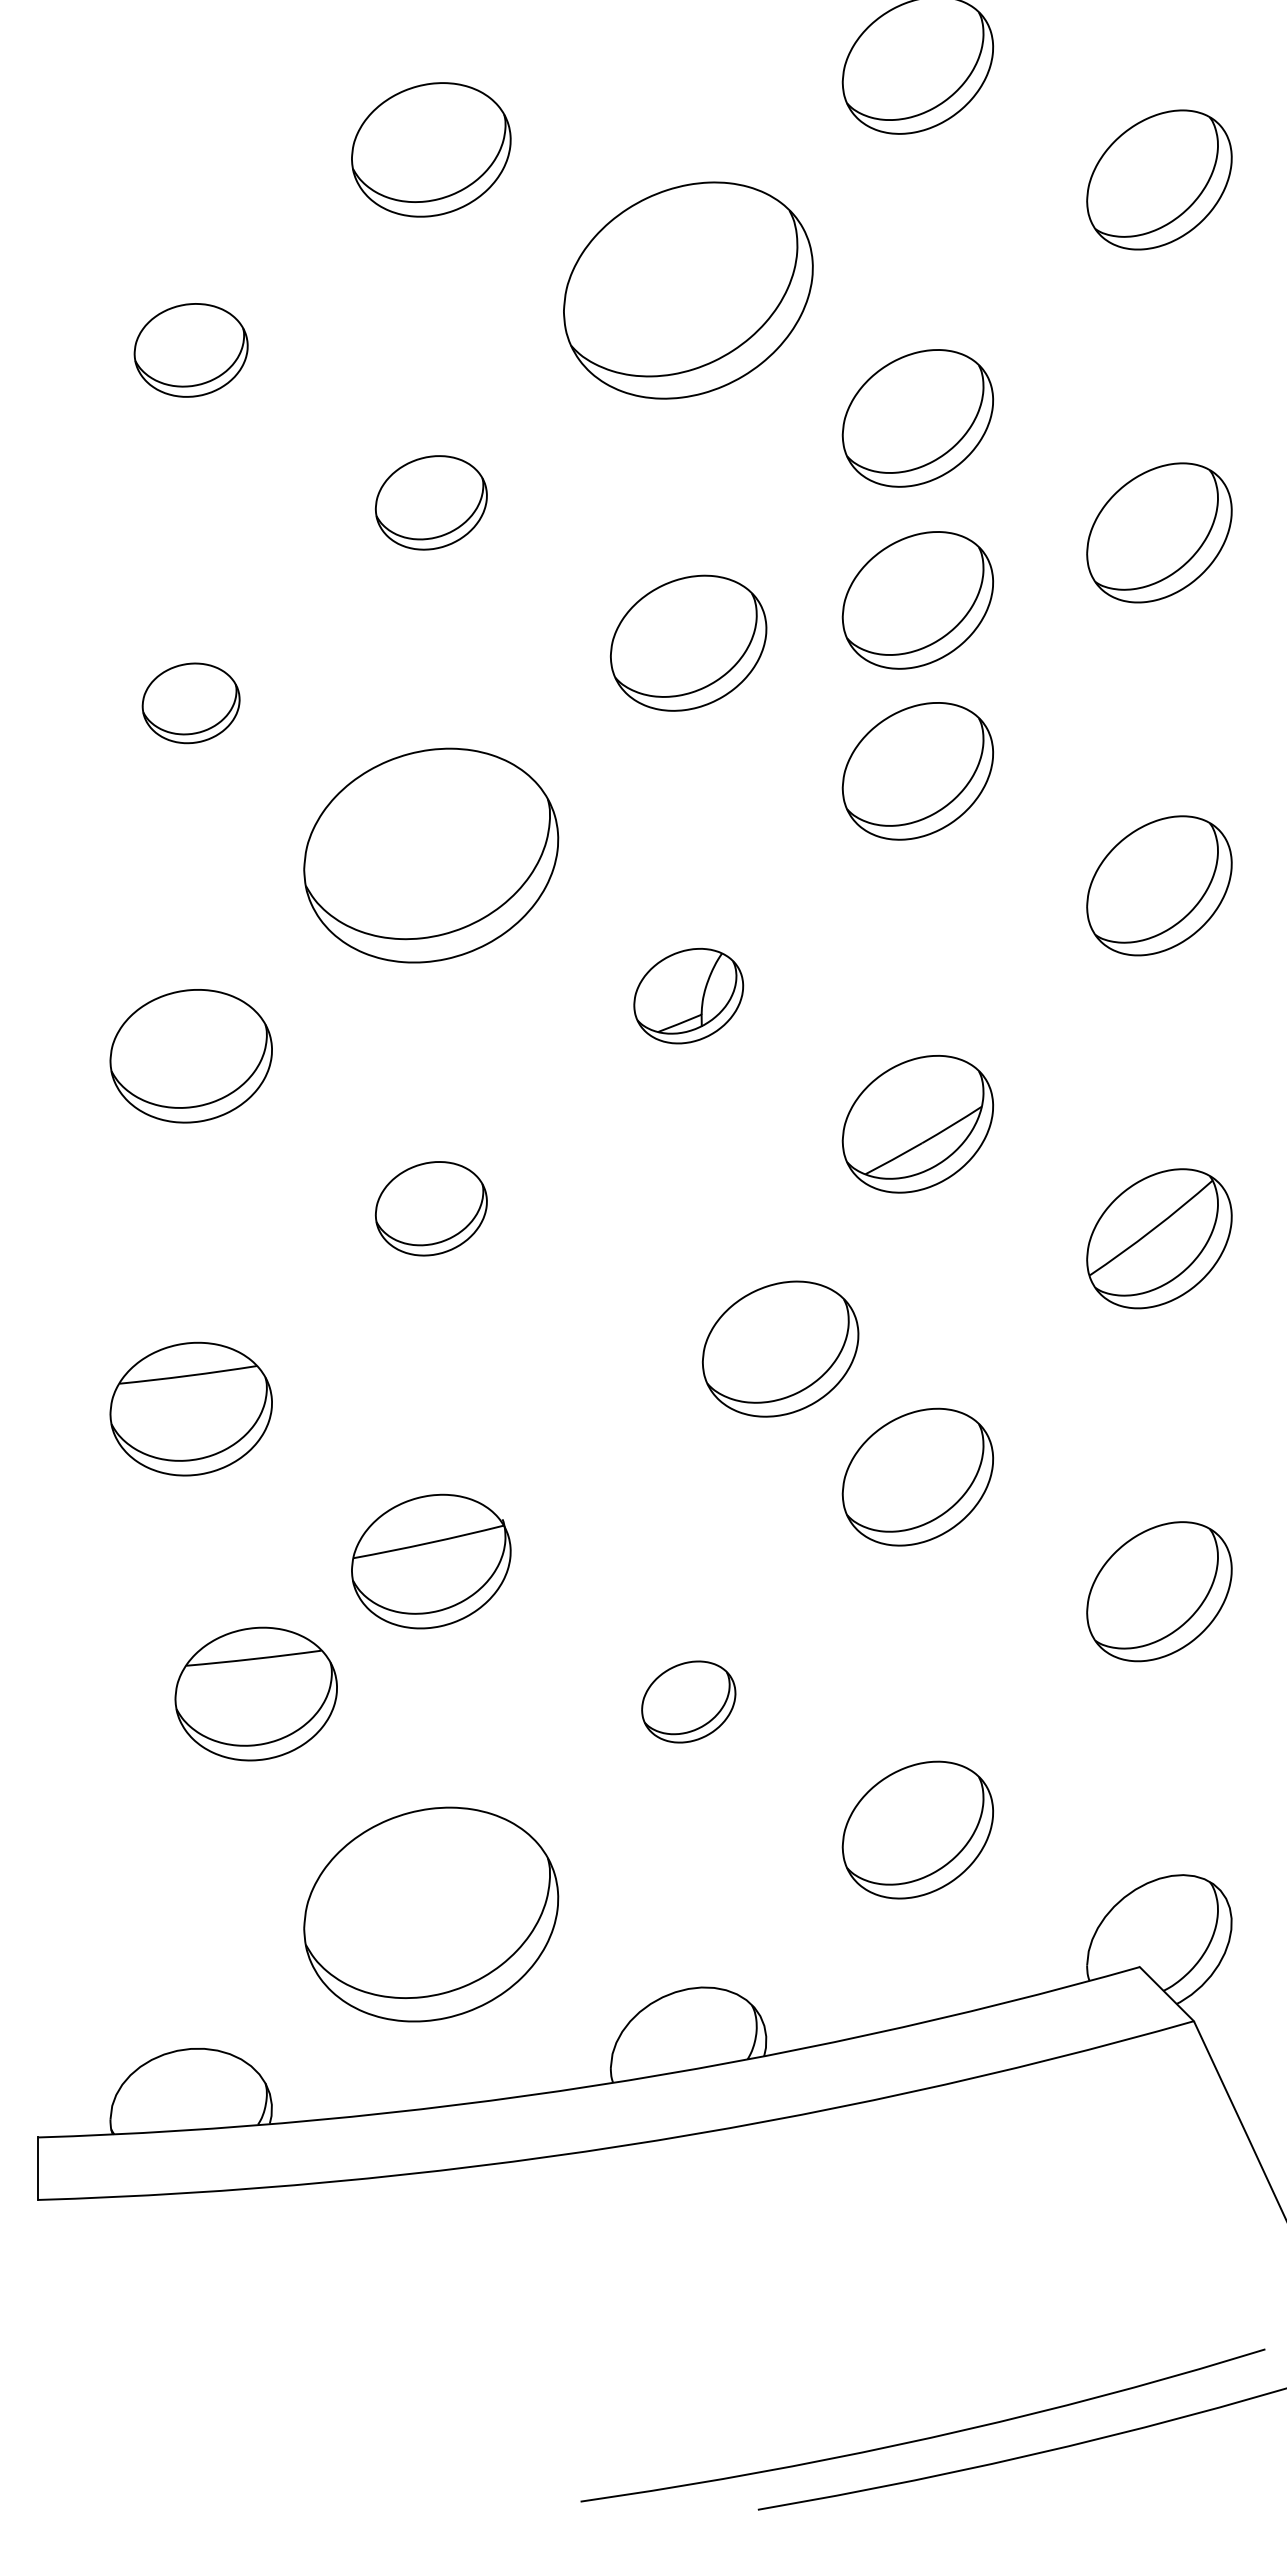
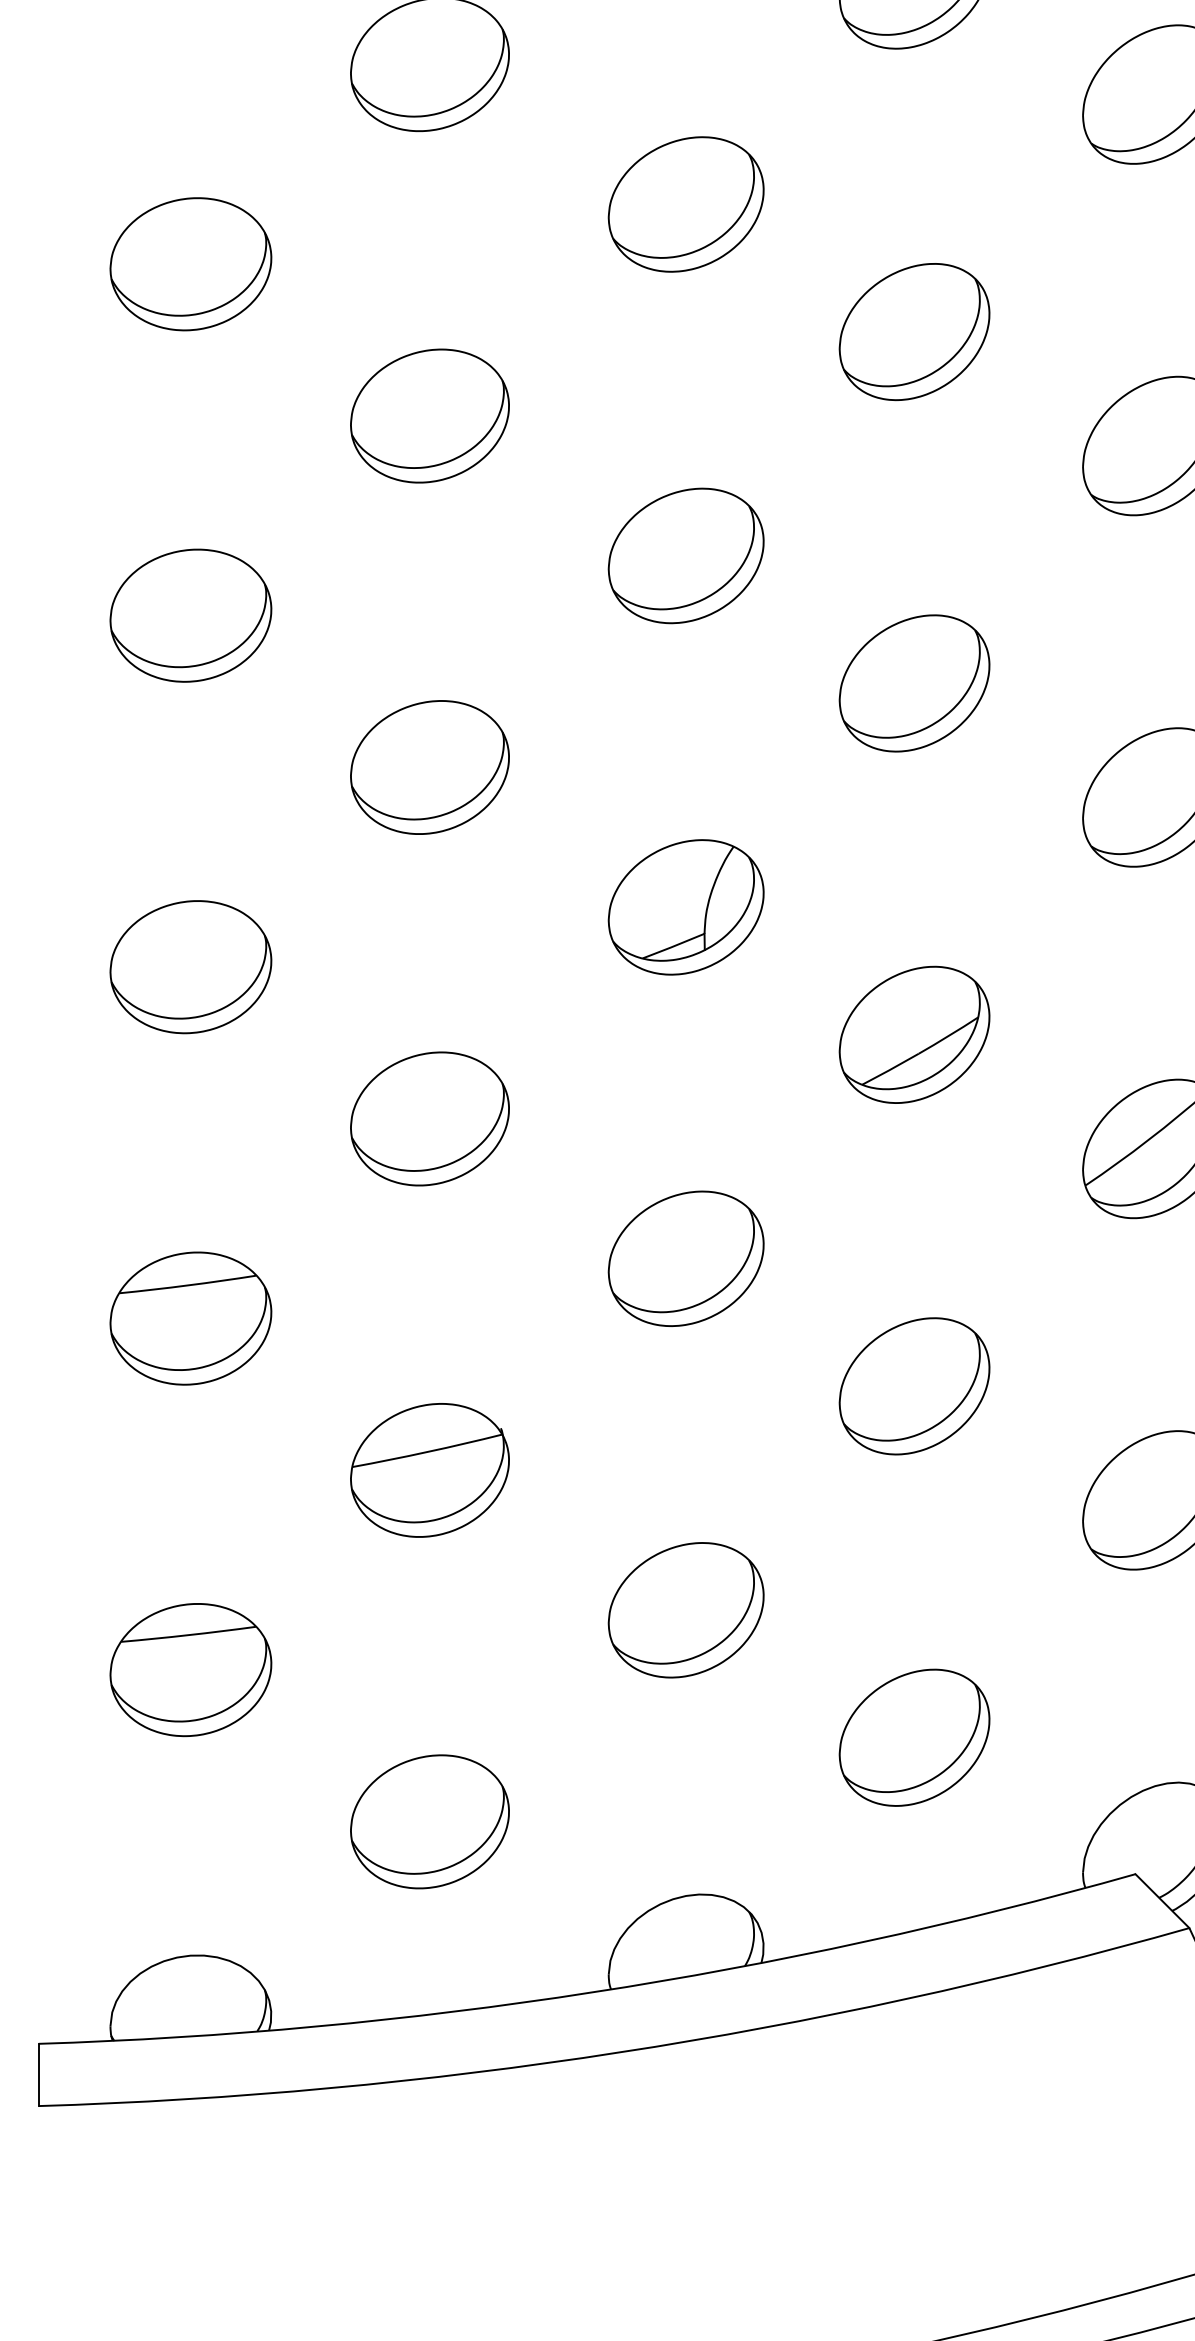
part: (688, 289) -> (686, 203), size x0.62
part: (190, 350) -> (190, 264), size x1.43
part: (431, 502) -> (430, 415), size x1.43
part: (917, 600) -> (914, 513), removed
part: (190, 703) -> (190, 615), size x1.67
part: (431, 855) -> (430, 767), size x0.62
part: (688, 995) -> (686, 906), size x1.43
part: (431, 1208) -> (430, 1118), size x1.43
part: (780, 1348) -> (686, 1258), moved
part: (255, 1693) -> (190, 1669), moved
part: (688, 1701) -> (686, 1609), size x1.67
part: (431, 1914) -> (430, 1821), size x0.62

